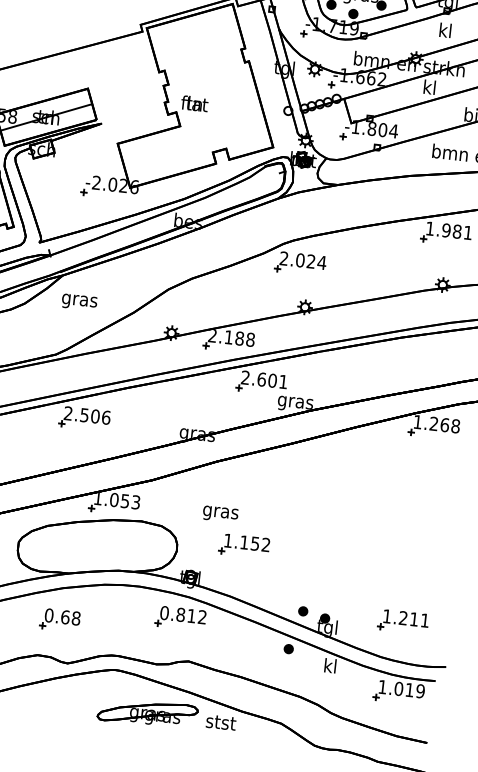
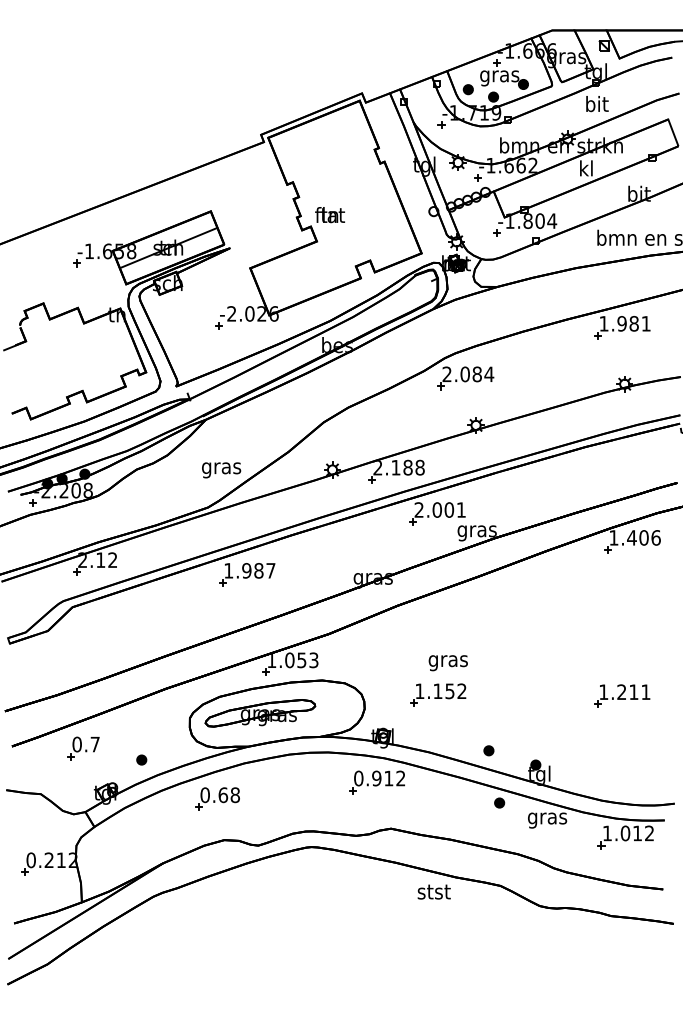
text: (446, 30) -> (597, 104), kl -> bit
text: (310, 261) -> (476, 374), 2.024 -> 2.084
text: (79, 302) -> (221, 470), moved
text: (262, 379) -> (437, 509), 2.601 -> 2.001
text: (87, 415) -> (249, 570), 2.506 -> 1.987
text: (444, 424) -> (643, 537), 1.268 -> 1.406
text: (219, 514) -> (447, 663), moved
part: (302, 611) -> (488, 750), moved
text: (180, 614) -> (376, 778), 0.812 -> 0.912
part: (59, 619) -> (217, 798), moved
part: (403, 621) -> (622, 695), moved
text: (330, 667) -> (547, 818), kl -> gras
text: (420, 691) -> (649, 833), 1.019 -> 1.012
part: (147, 713) -> (260, 713), moved

